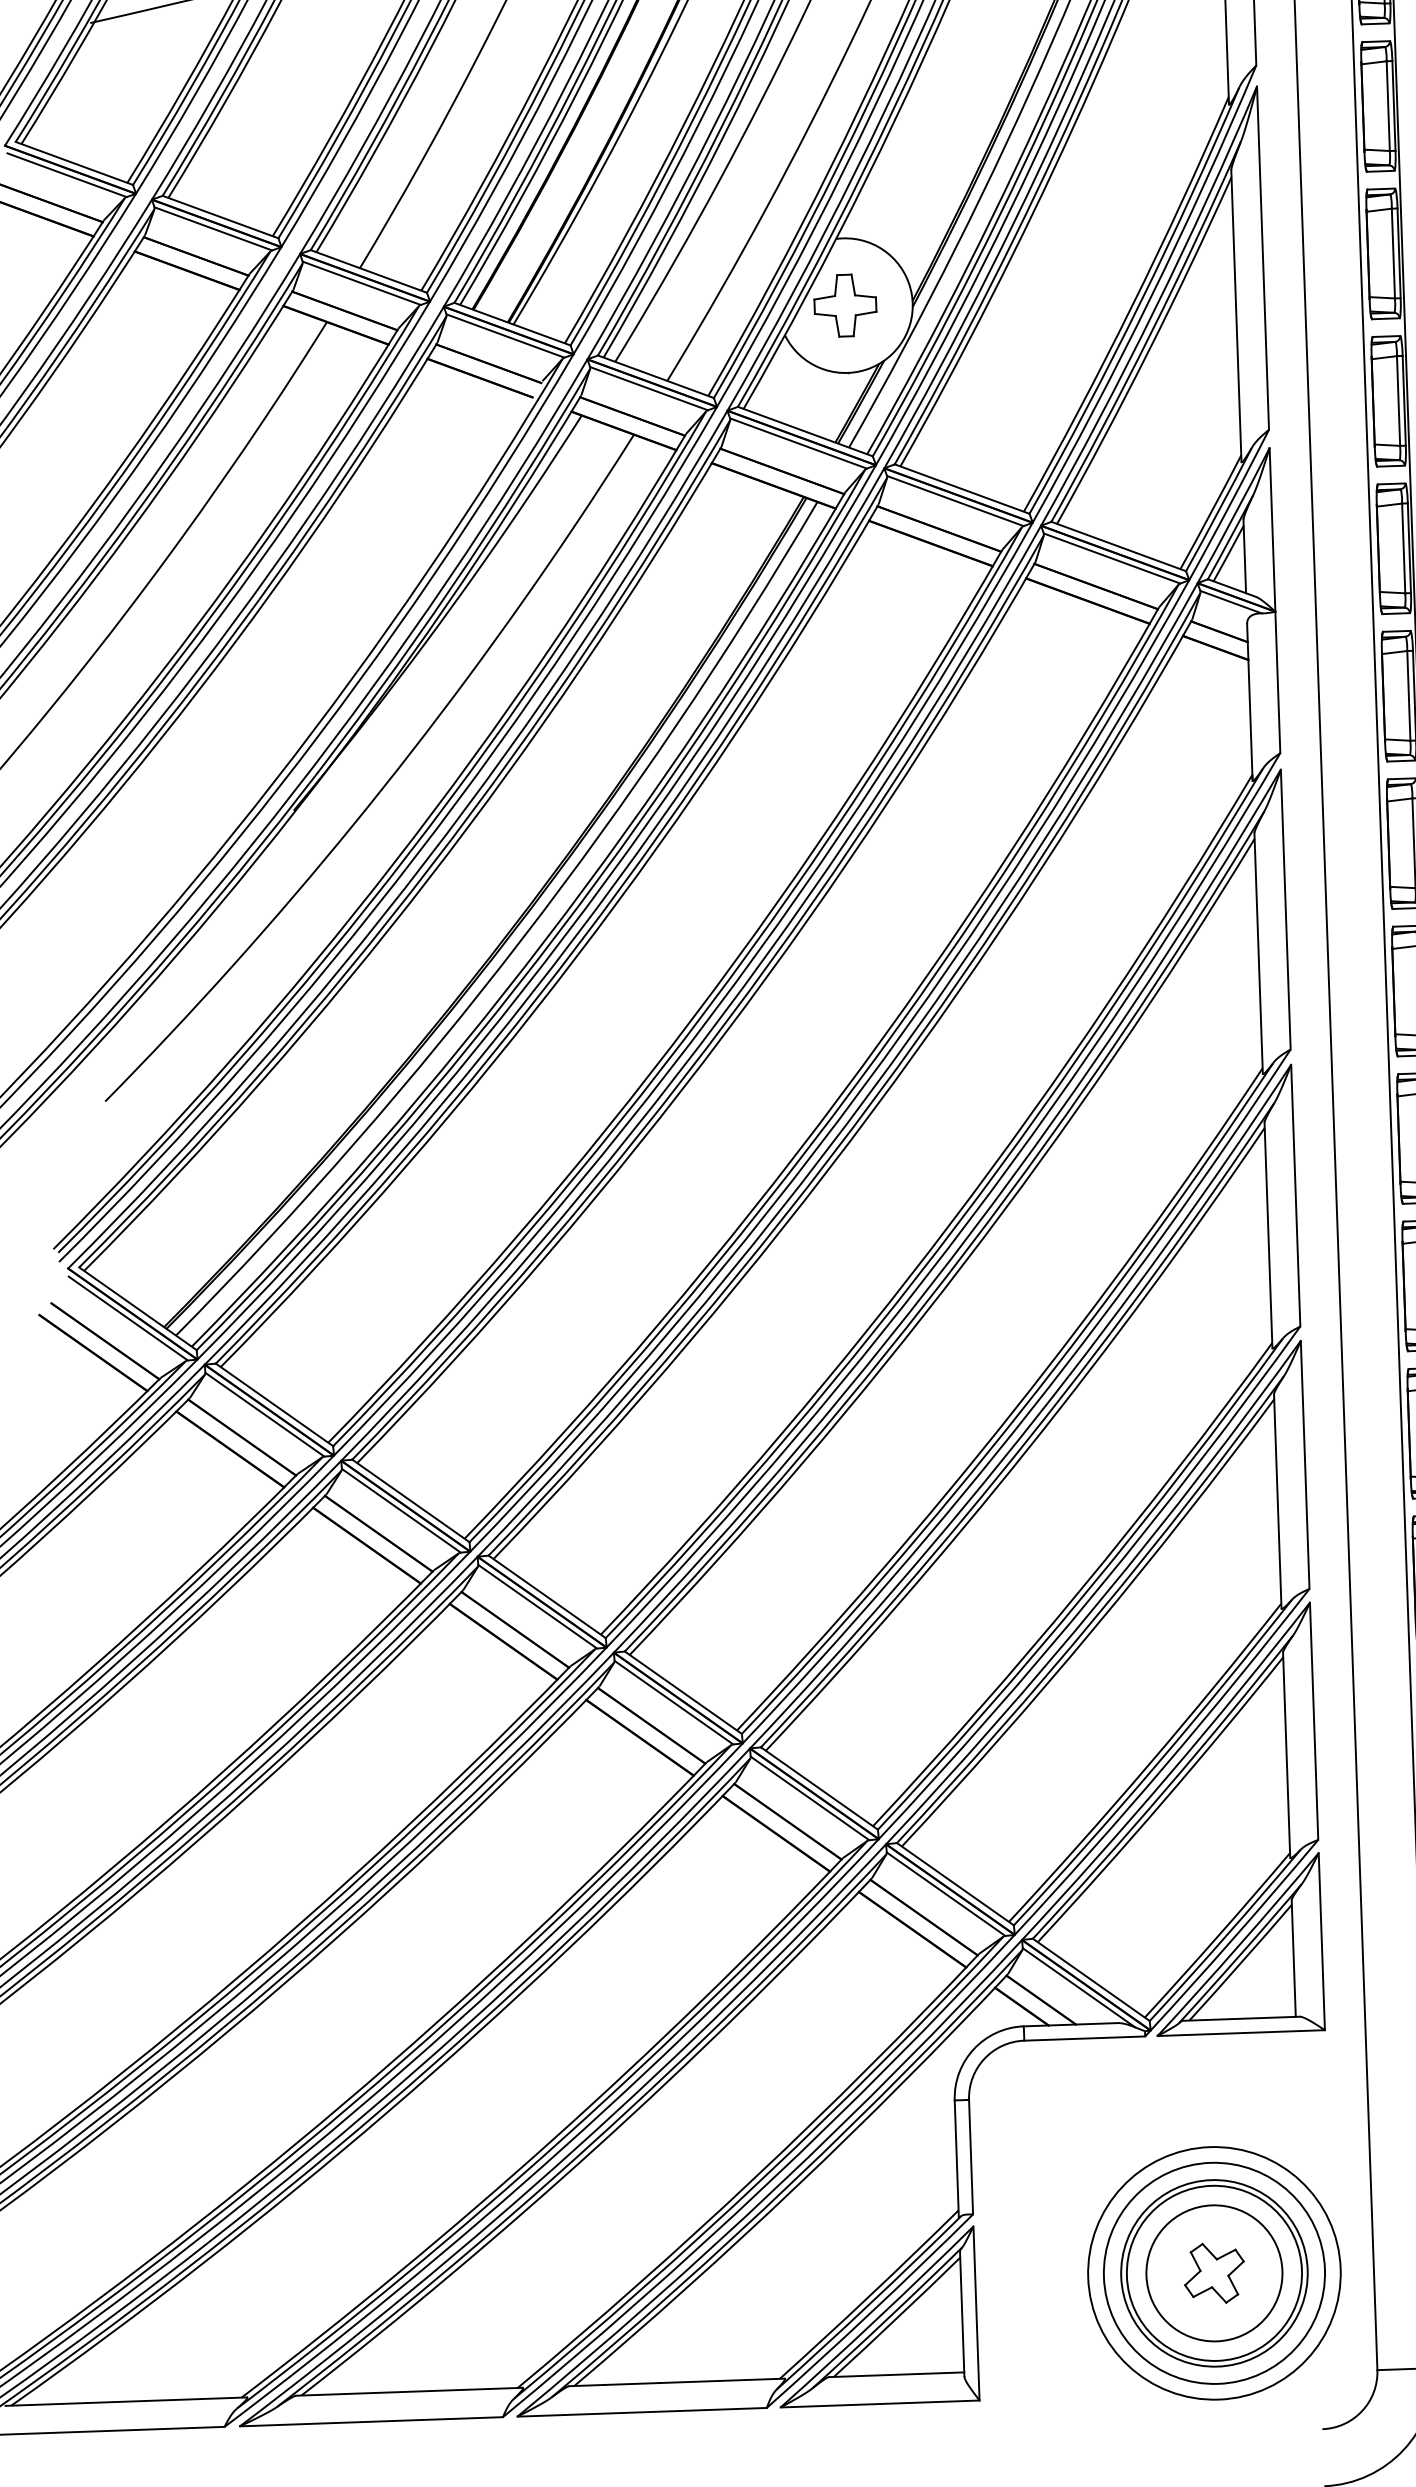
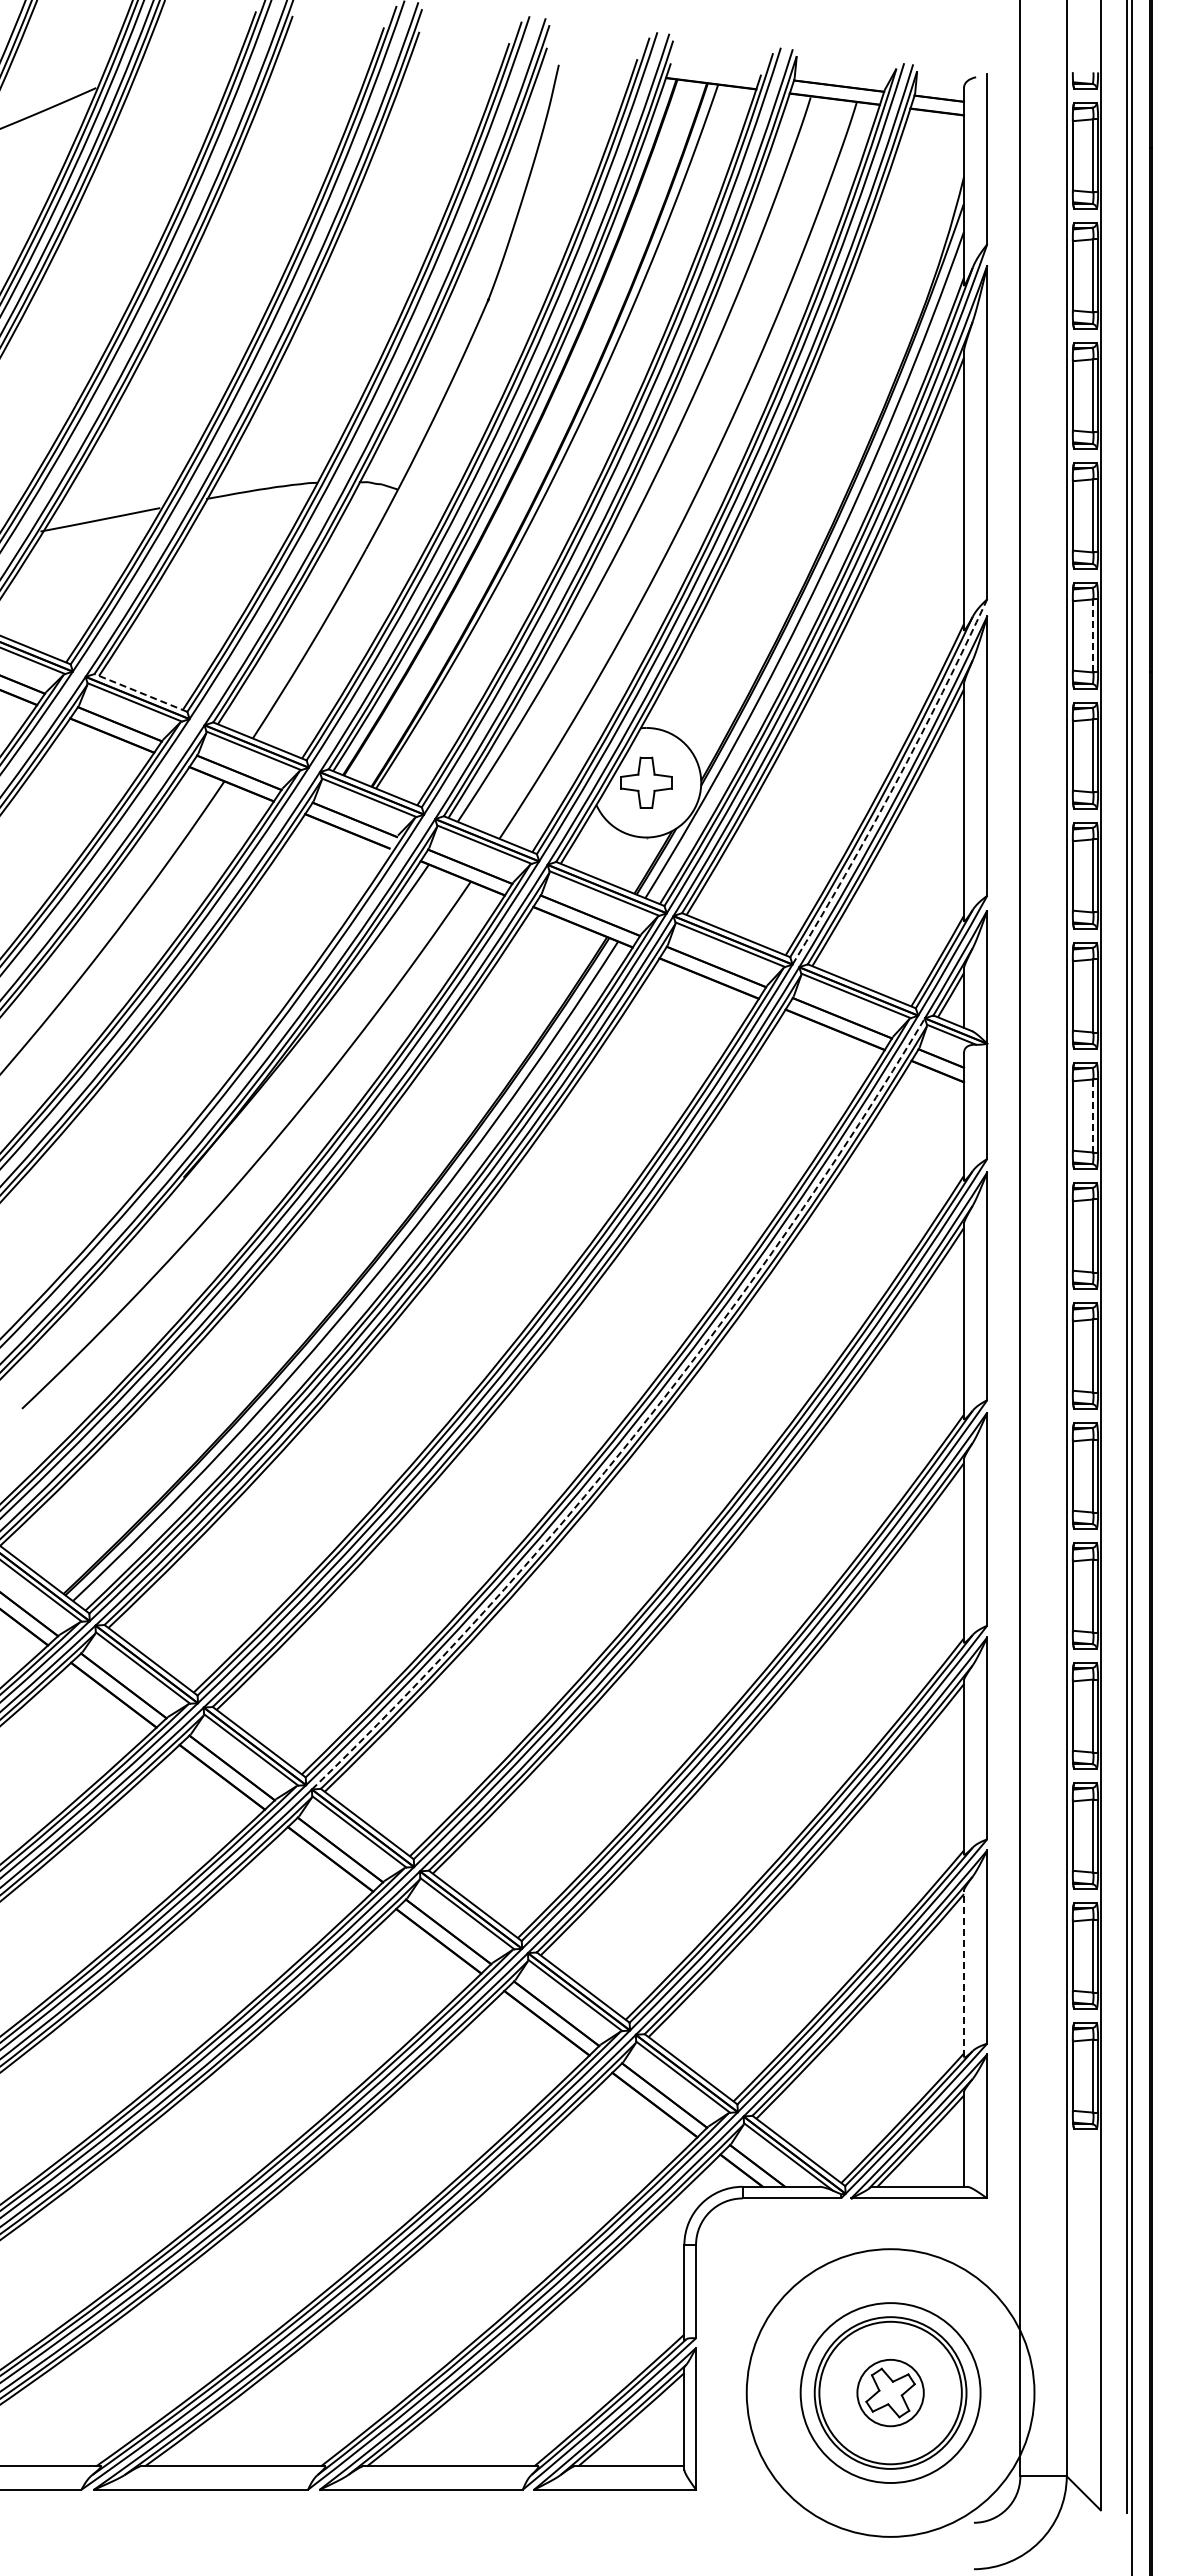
line: (1388, 105) -> (1093, 635), solid -> dashed
line: (220, 216) -> (140, 692), solid -> dashed
arc: (1151, 297) -> (895, 784), solid -> dashed
line: (1408, 696) -> (1093, 1116), solid -> dashed
arc: (869, 1094) -> (643, 1424), solid -> dashed
line: (1287, 1754) -> (964, 1973), solid -> dashed
circle: (1214, 2272) -> (890, 2392), size x0.6
circle: (1214, 2272) -> (890, 2392), size x1.4

